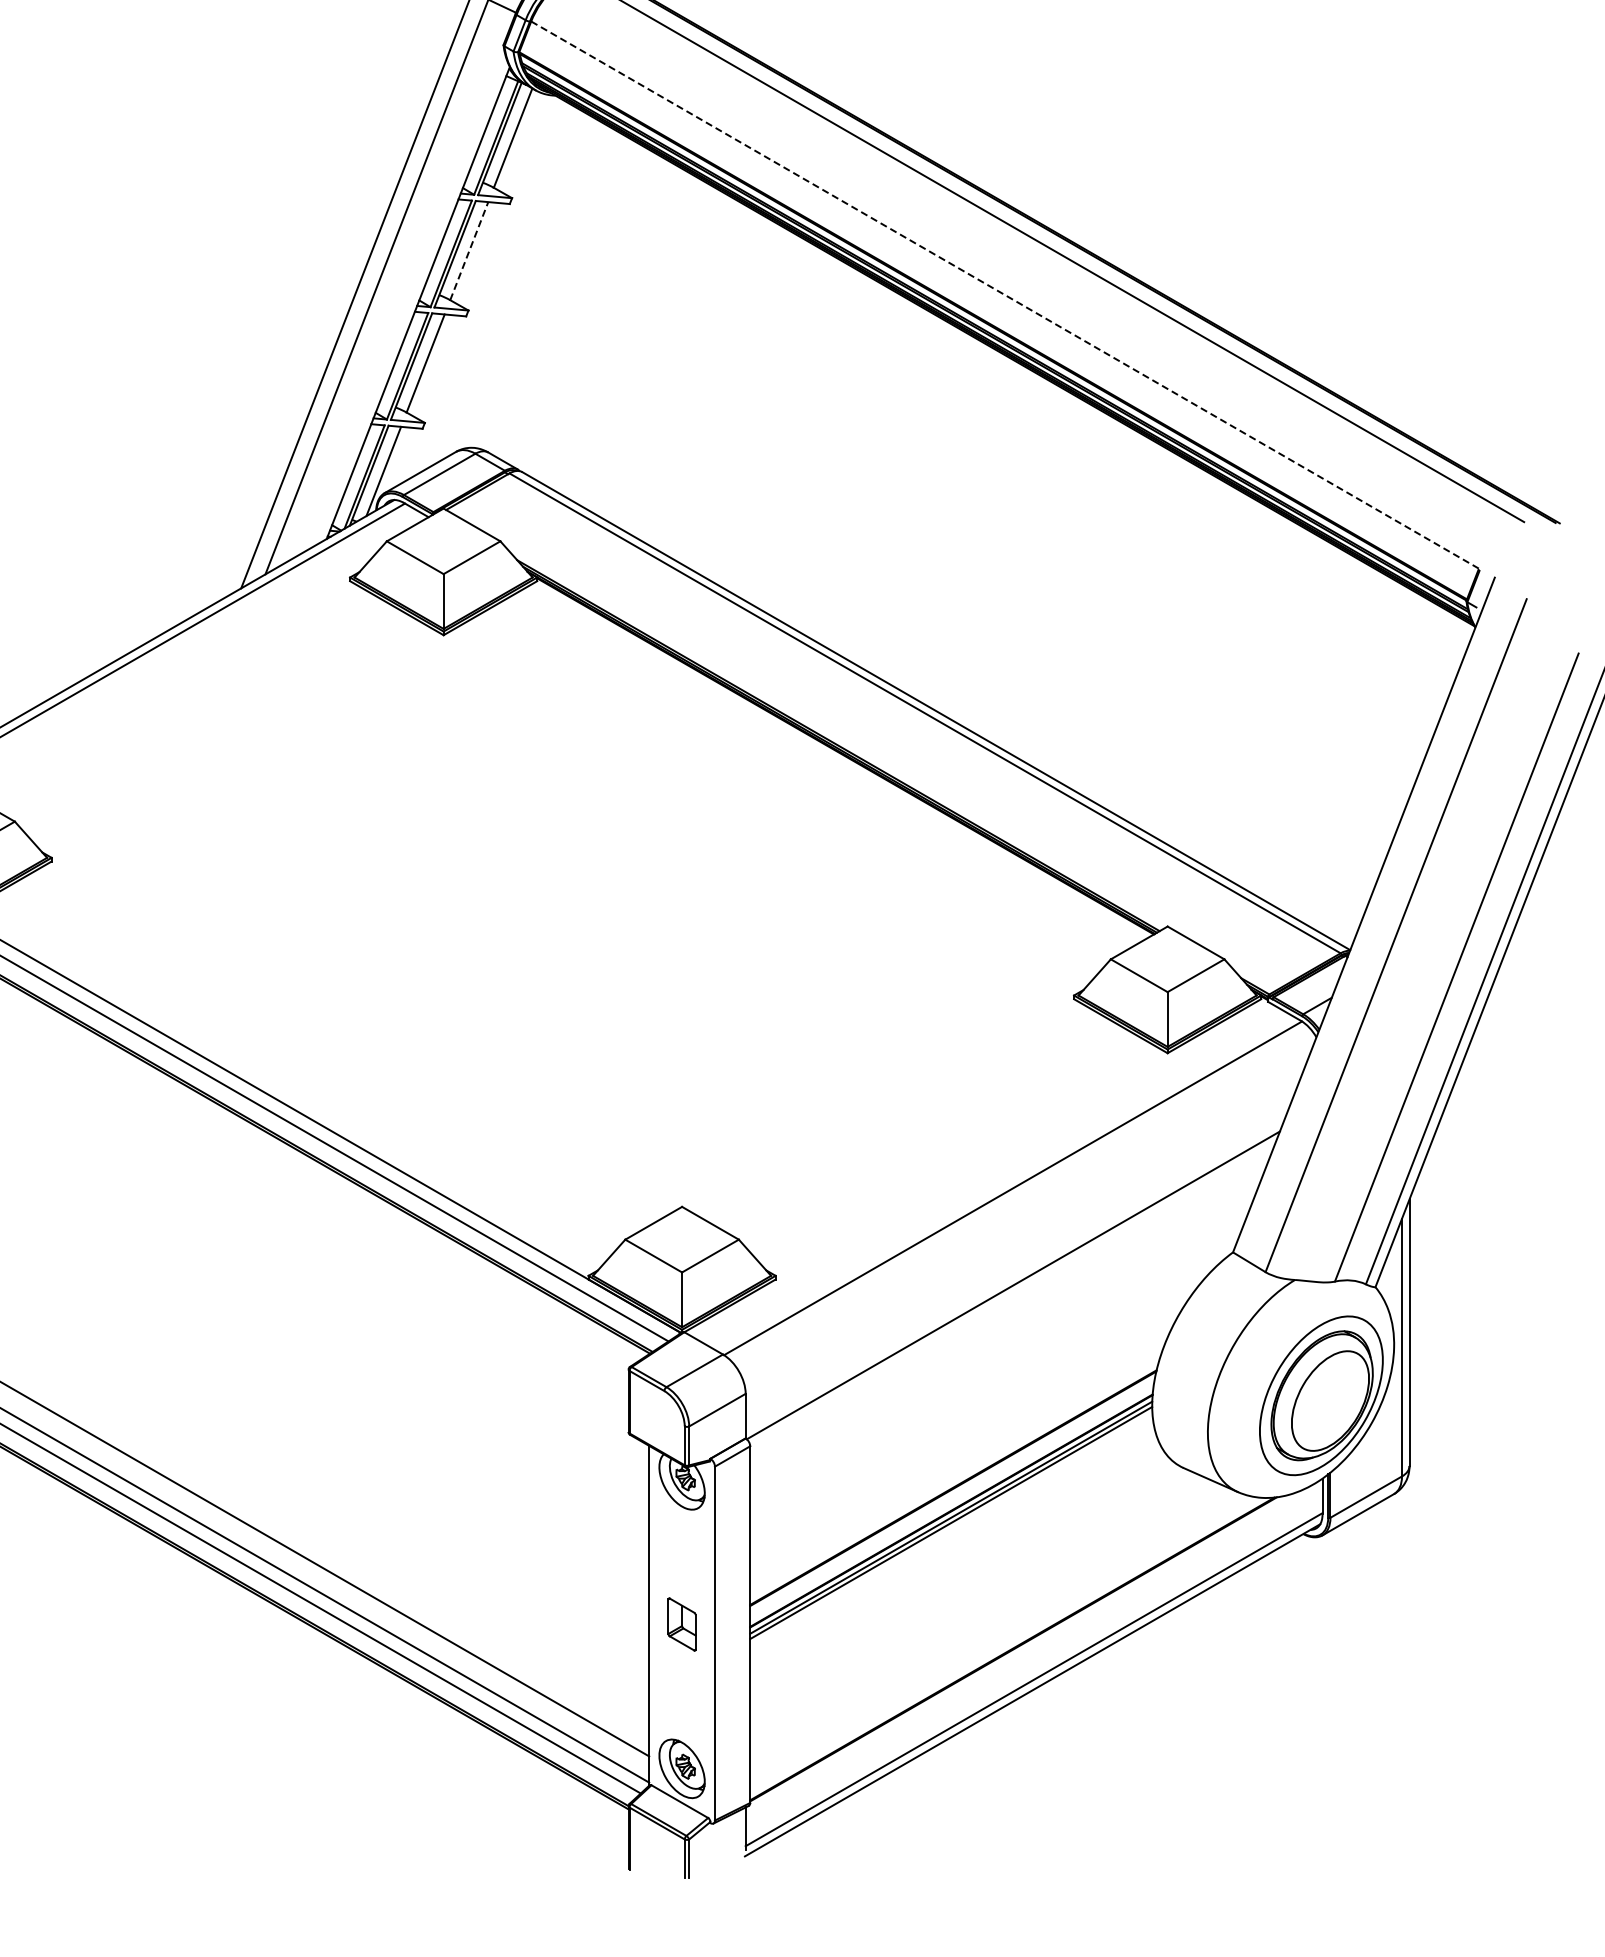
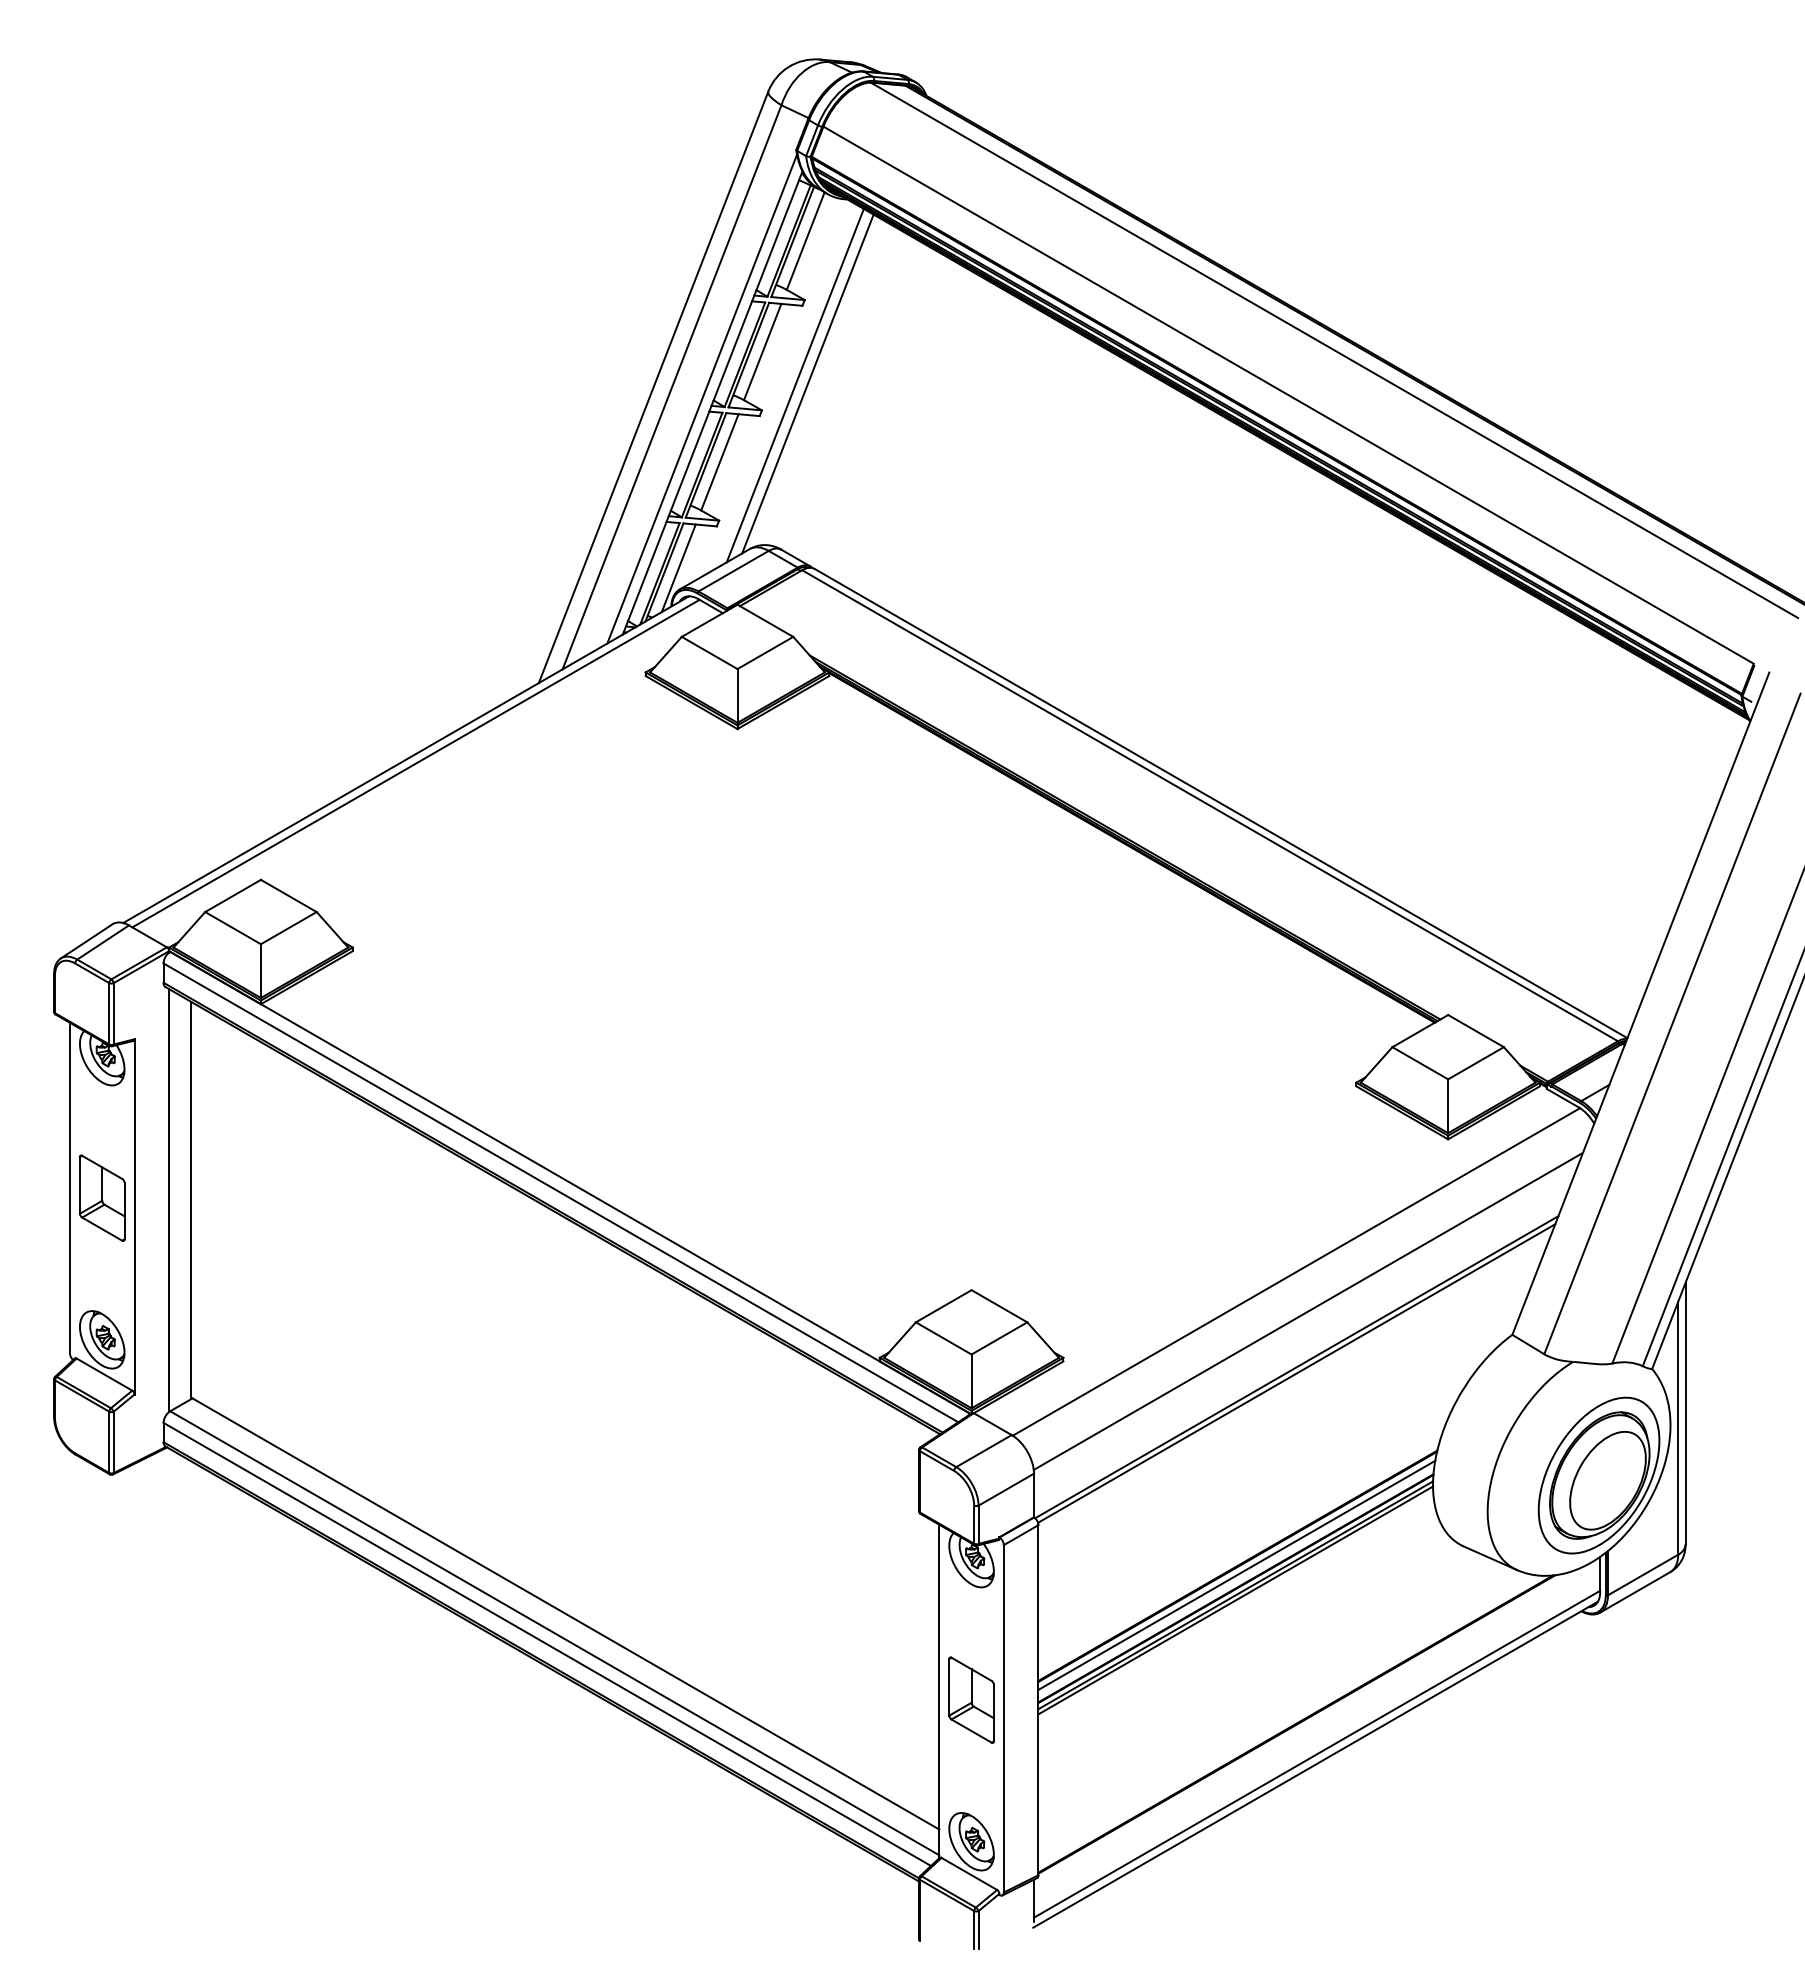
line: (469, 251) -> (762, 352), dashed -> solid
line: (514, 283) -> (807, 383), added
line: (501, 285) -> (794, 385), added
line: (1005, 295) -> (1289, 395), dashed -> solid
line: (407, 298) -> (702, 398), added
line: (1024, 1227) -> (1307, 1310), added
line: (1013, 1291) -> (1296, 1373), added
line: (951, 1496) -> (1236, 1574), added
part: (682, 1623) -> (971, 1699), size x1.67

